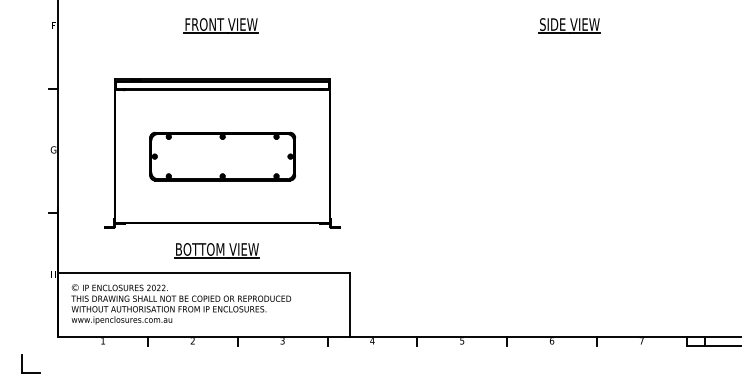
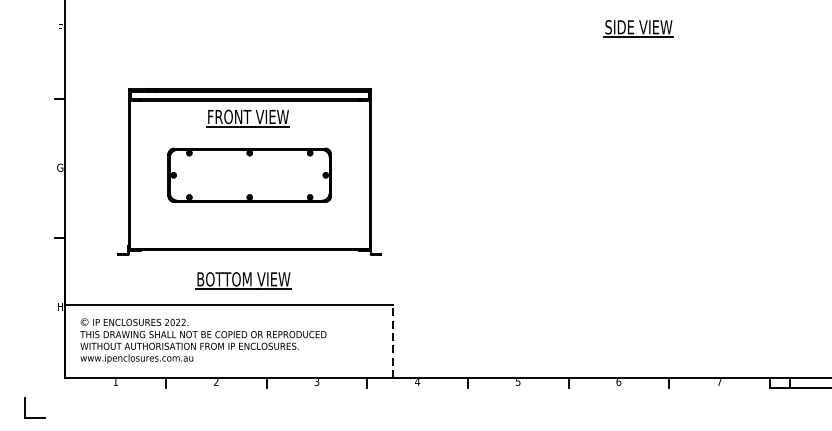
part: (220, 25) -> (247, 117), moved
line: (350, 304) -> (393, 341), solid -> dashed

